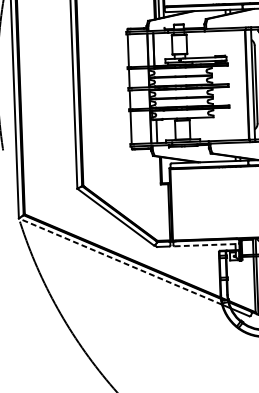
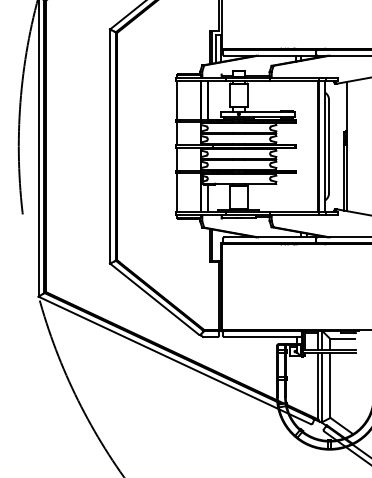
line: (206, 244) -> (262, 336), dashed -> solid
line: (120, 261) -> (158, 352), dashed -> solid

